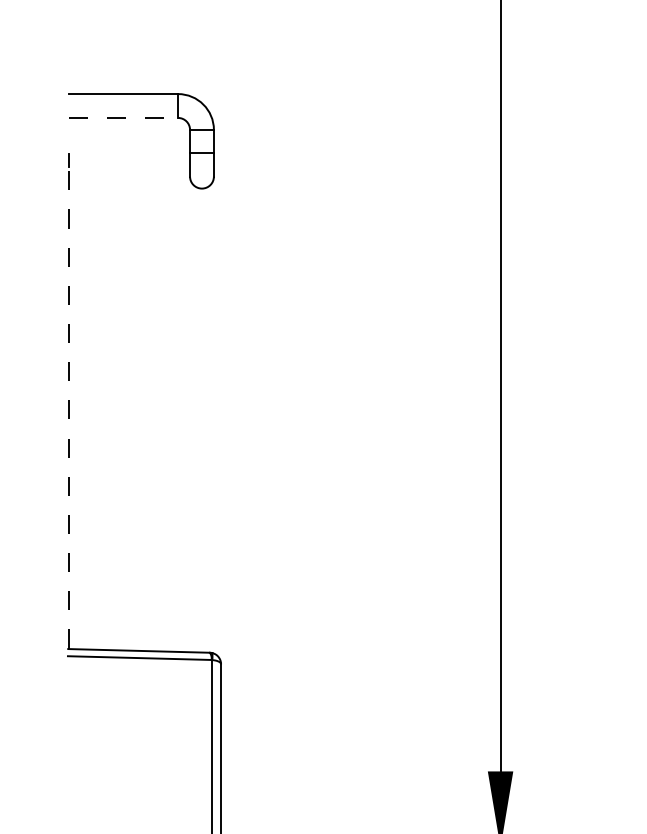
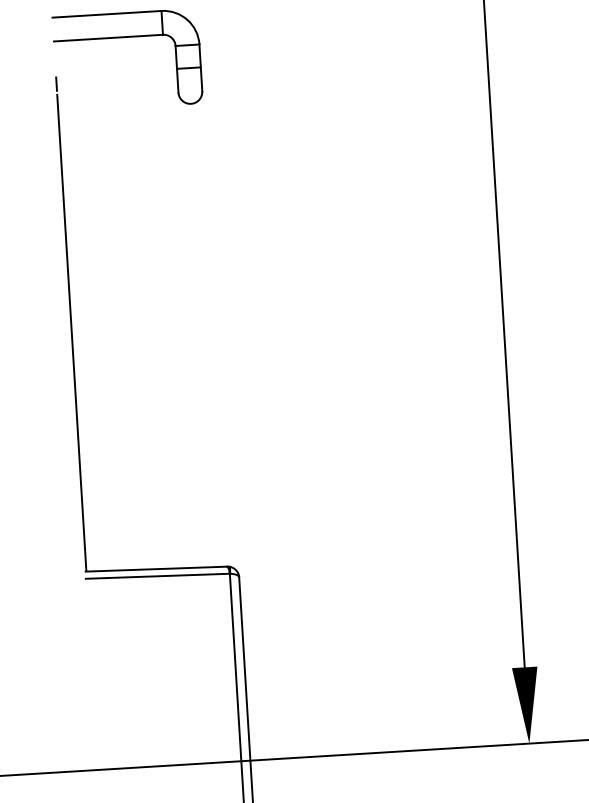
line: (123, 117) -> (108, 37), dashed -> solid
line: (68, 410) -> (71, 333), dashed -> solid

